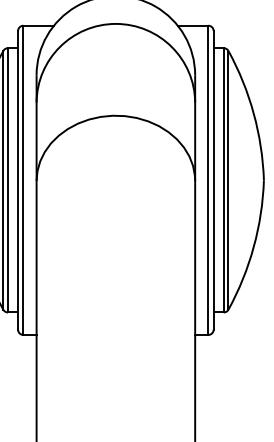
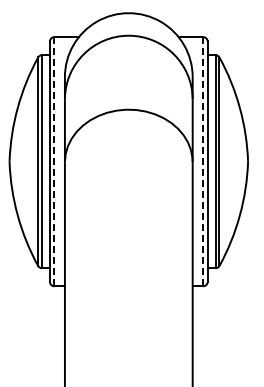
line: (23, 180) -> (54, 161), solid -> dashed
line: (208, 180) -> (203, 161), solid -> dashed

